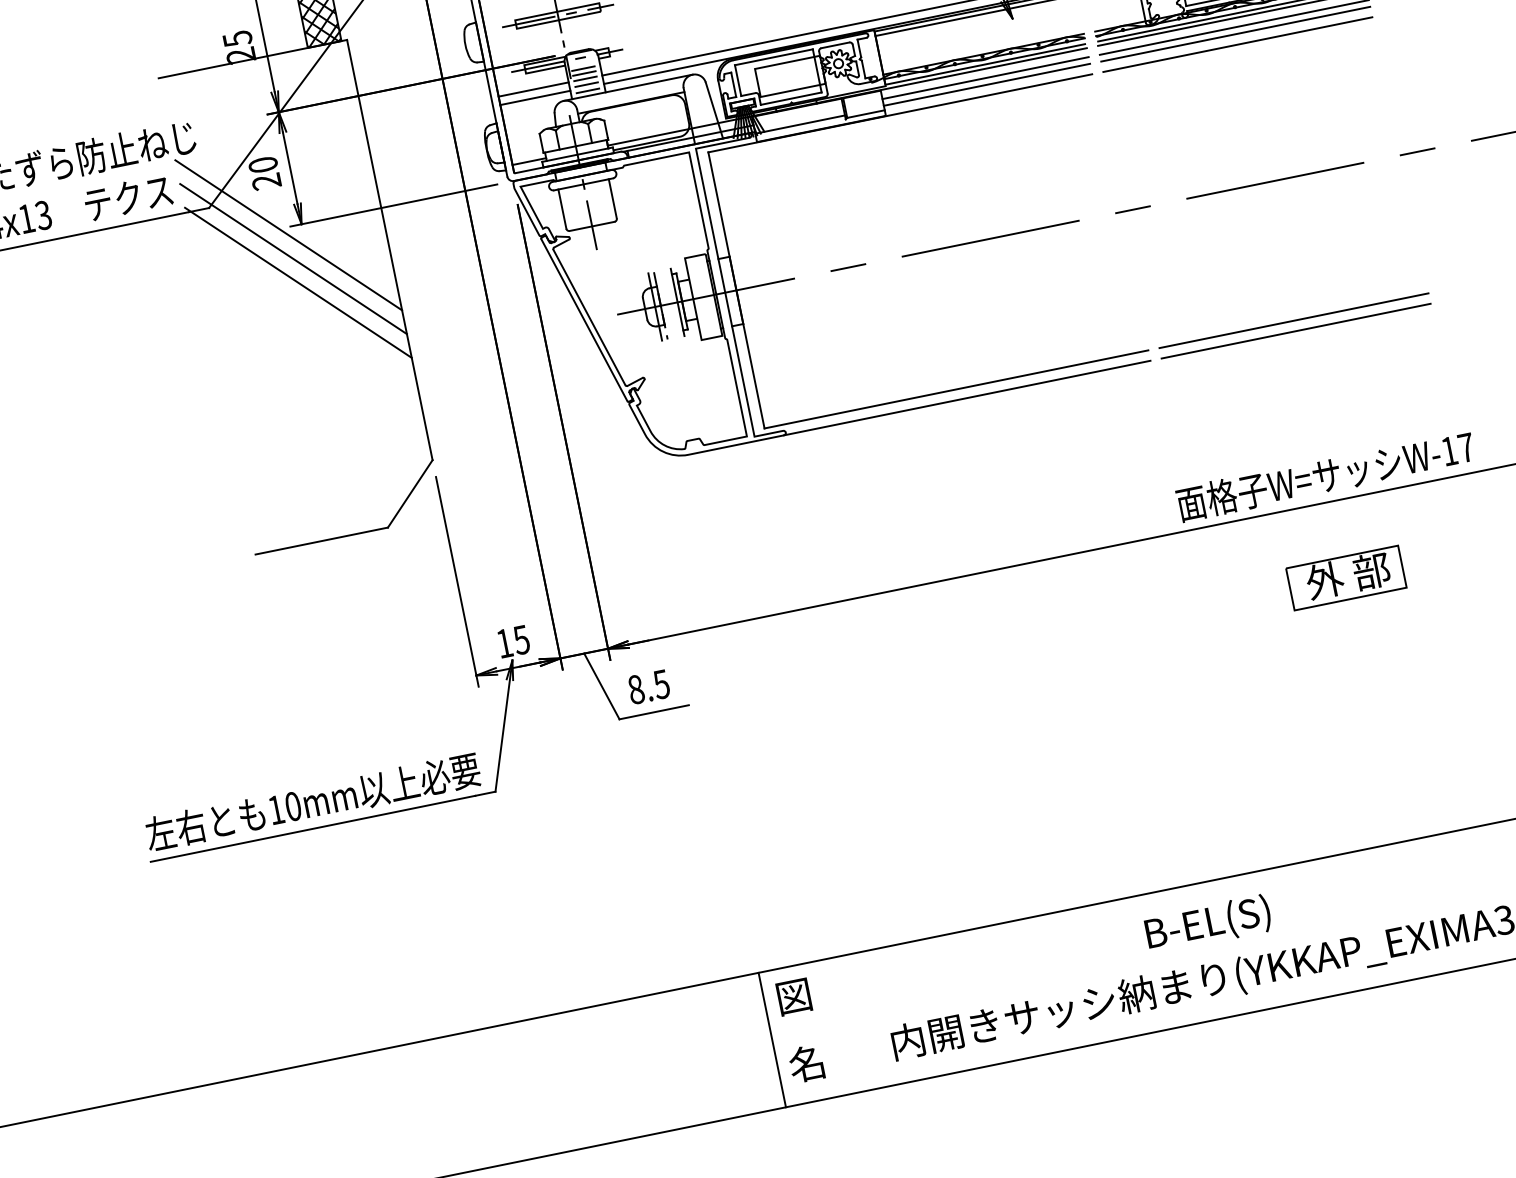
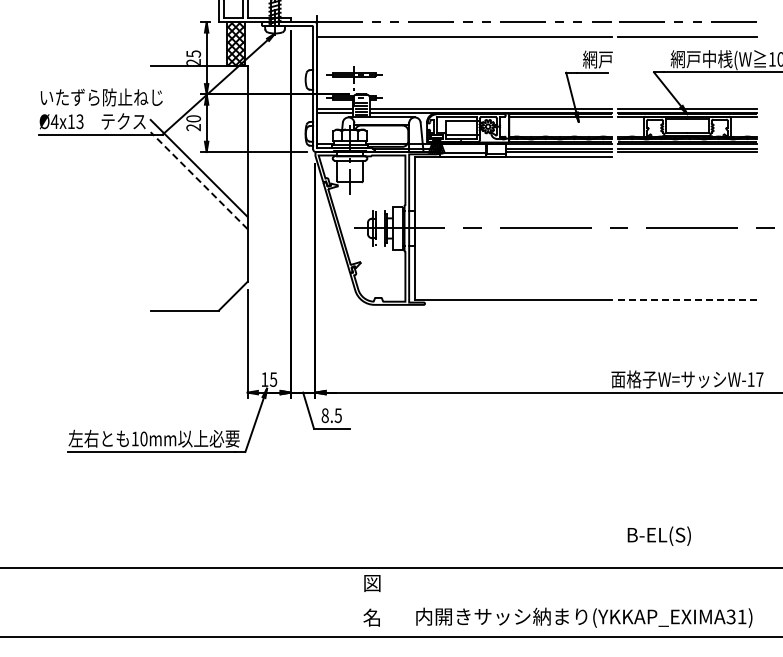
line: (1238, 44) -> (687, 157), removed
line: (287, 234) -> (198, 155), removed
line: (298, 282) -> (199, 180), solid -> dashed
line: (1292, 321) -> (686, 299), solid -> dashed
line: (1296, 330) -> (687, 304), removed
line: (965, 397) -> (517, 304), removed
part: (1346, 577) -> (687, 431), removed
text: (1206, 923) -> (658, 535), moved
line: (772, 1039) -> (357, 602), removed

